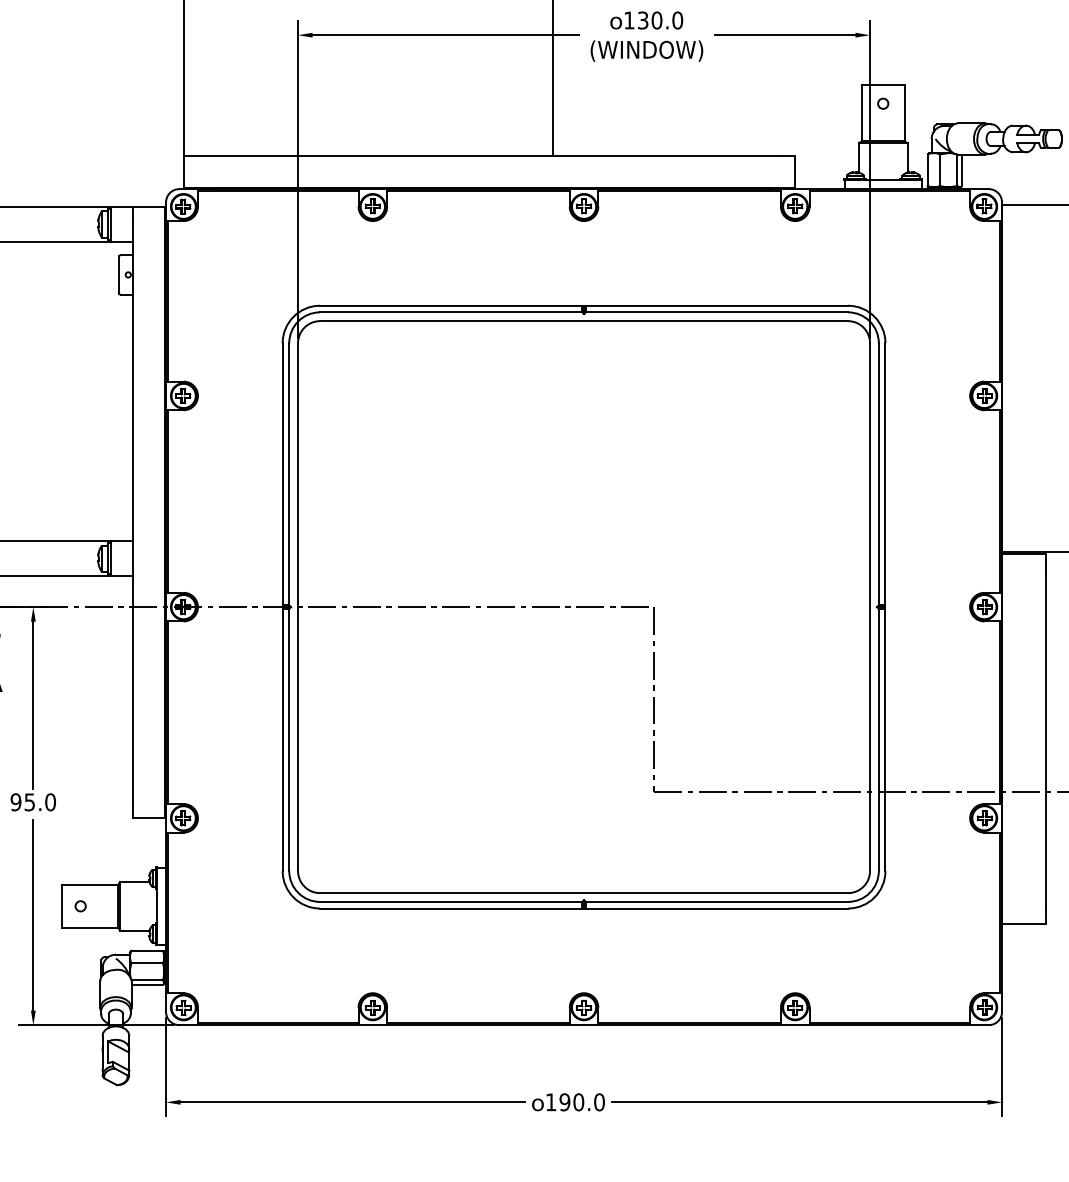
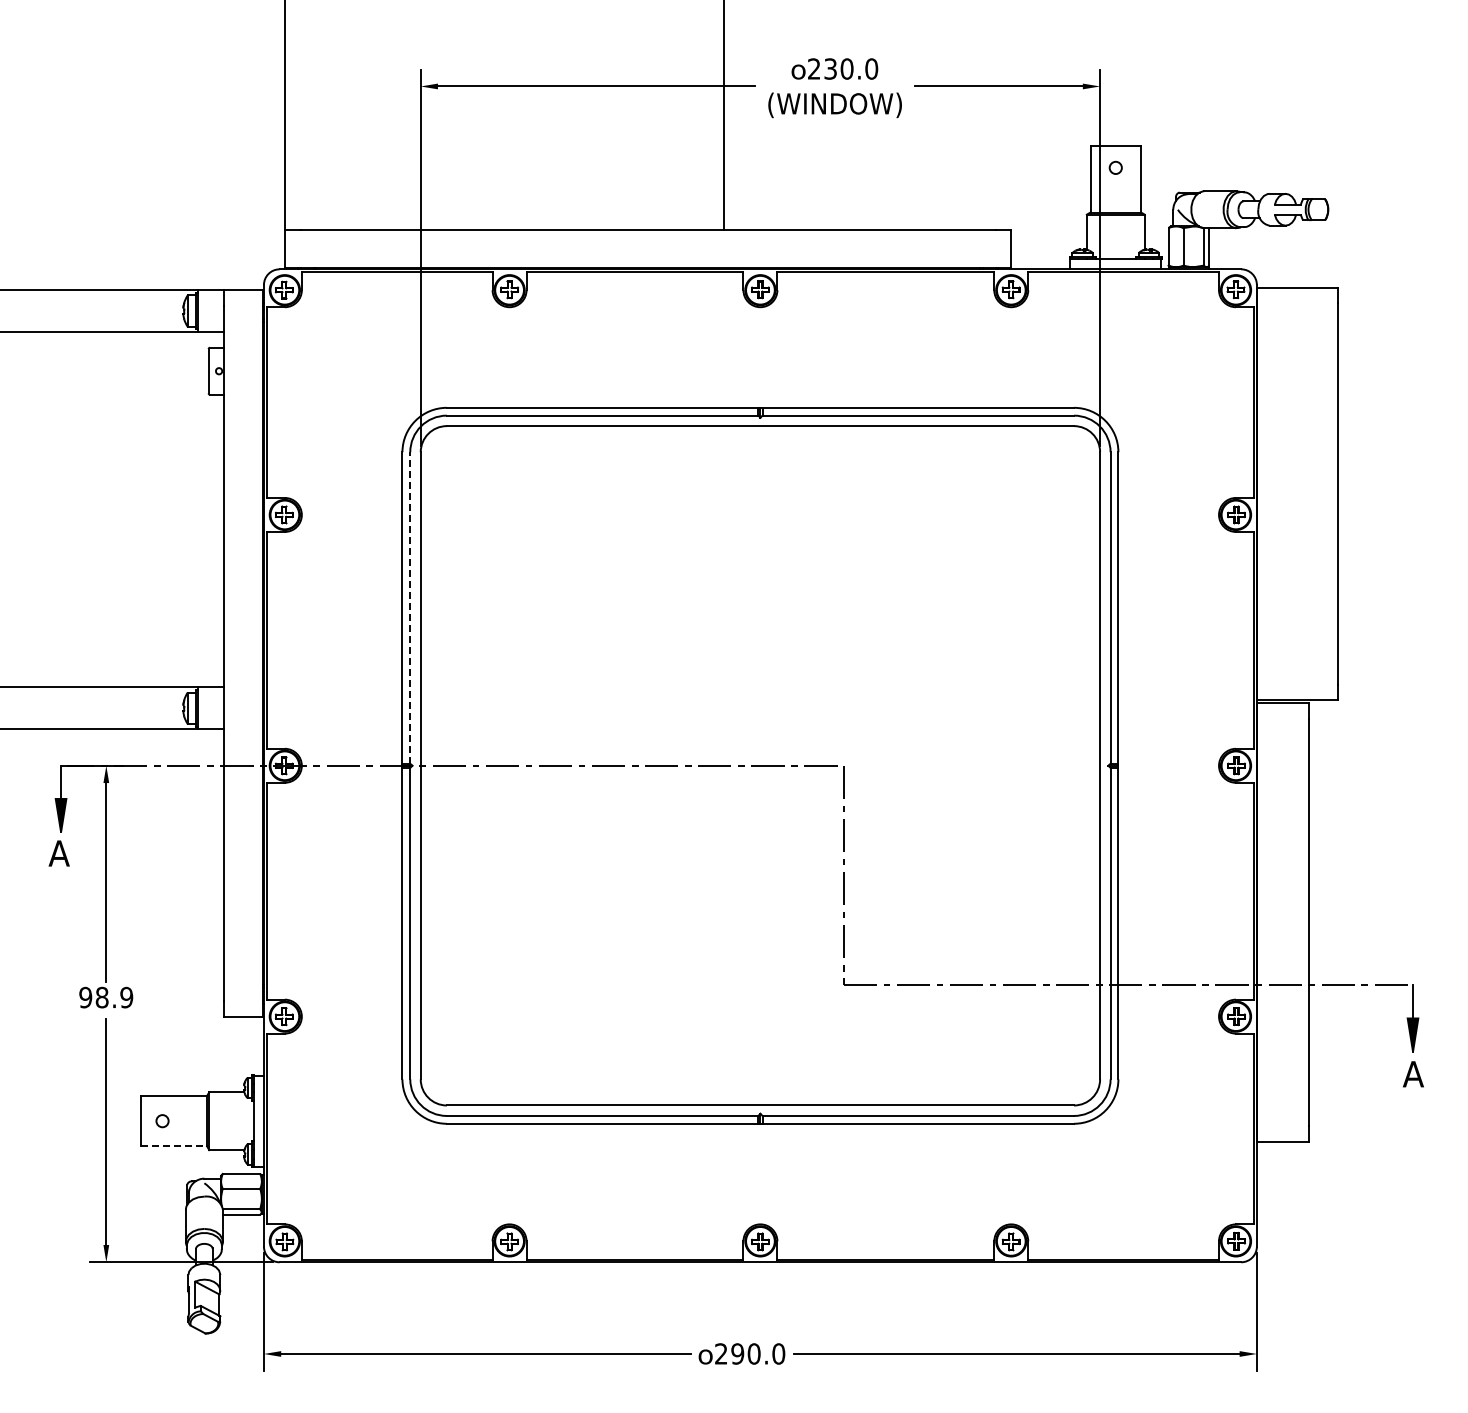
text: (629, 20) -> (814, 68), 130.0 -> 230.0
line: (289, 473) -> (410, 607), solid -> dashed
text: (40, 802) -> (114, 997), 95.0 -> 98.9
line: (90, 927) -> (174, 1146), solid -> dashed
text: (551, 1101) -> (721, 1353), 190.0 -> 290.0

